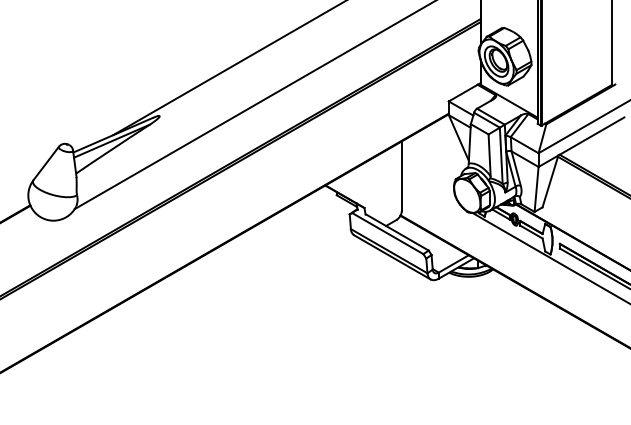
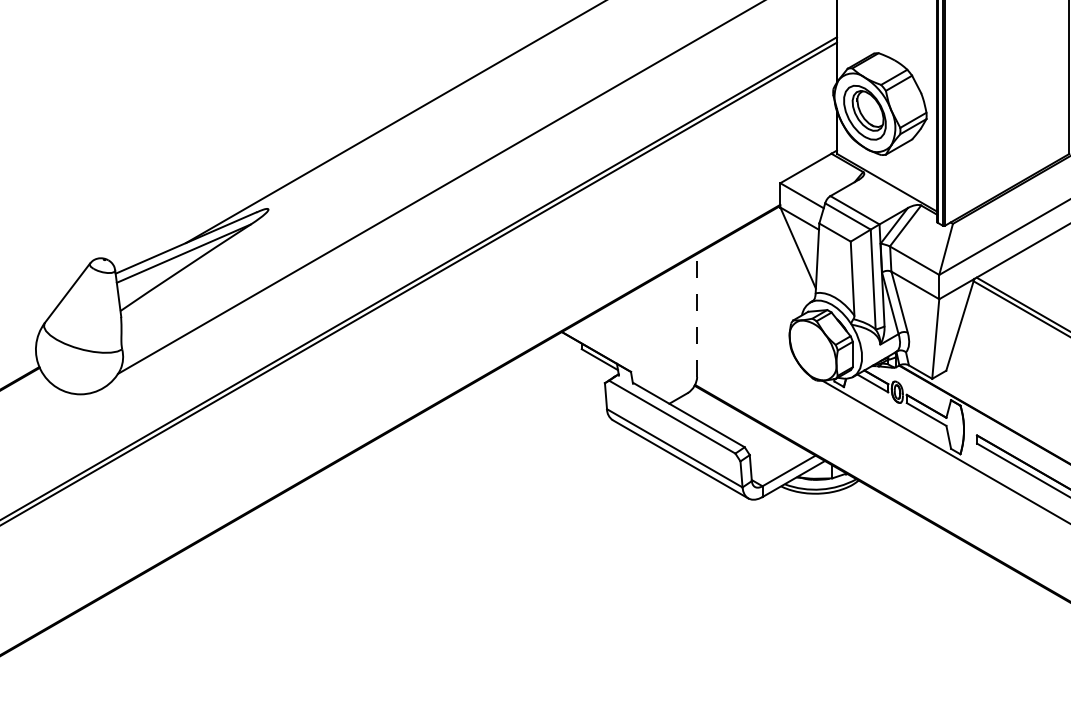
line: (401, 176) -> (696, 316), solid -> dashed

